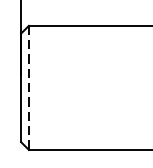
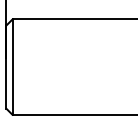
line: (28, 88) -> (12, 67), dashed -> solid

